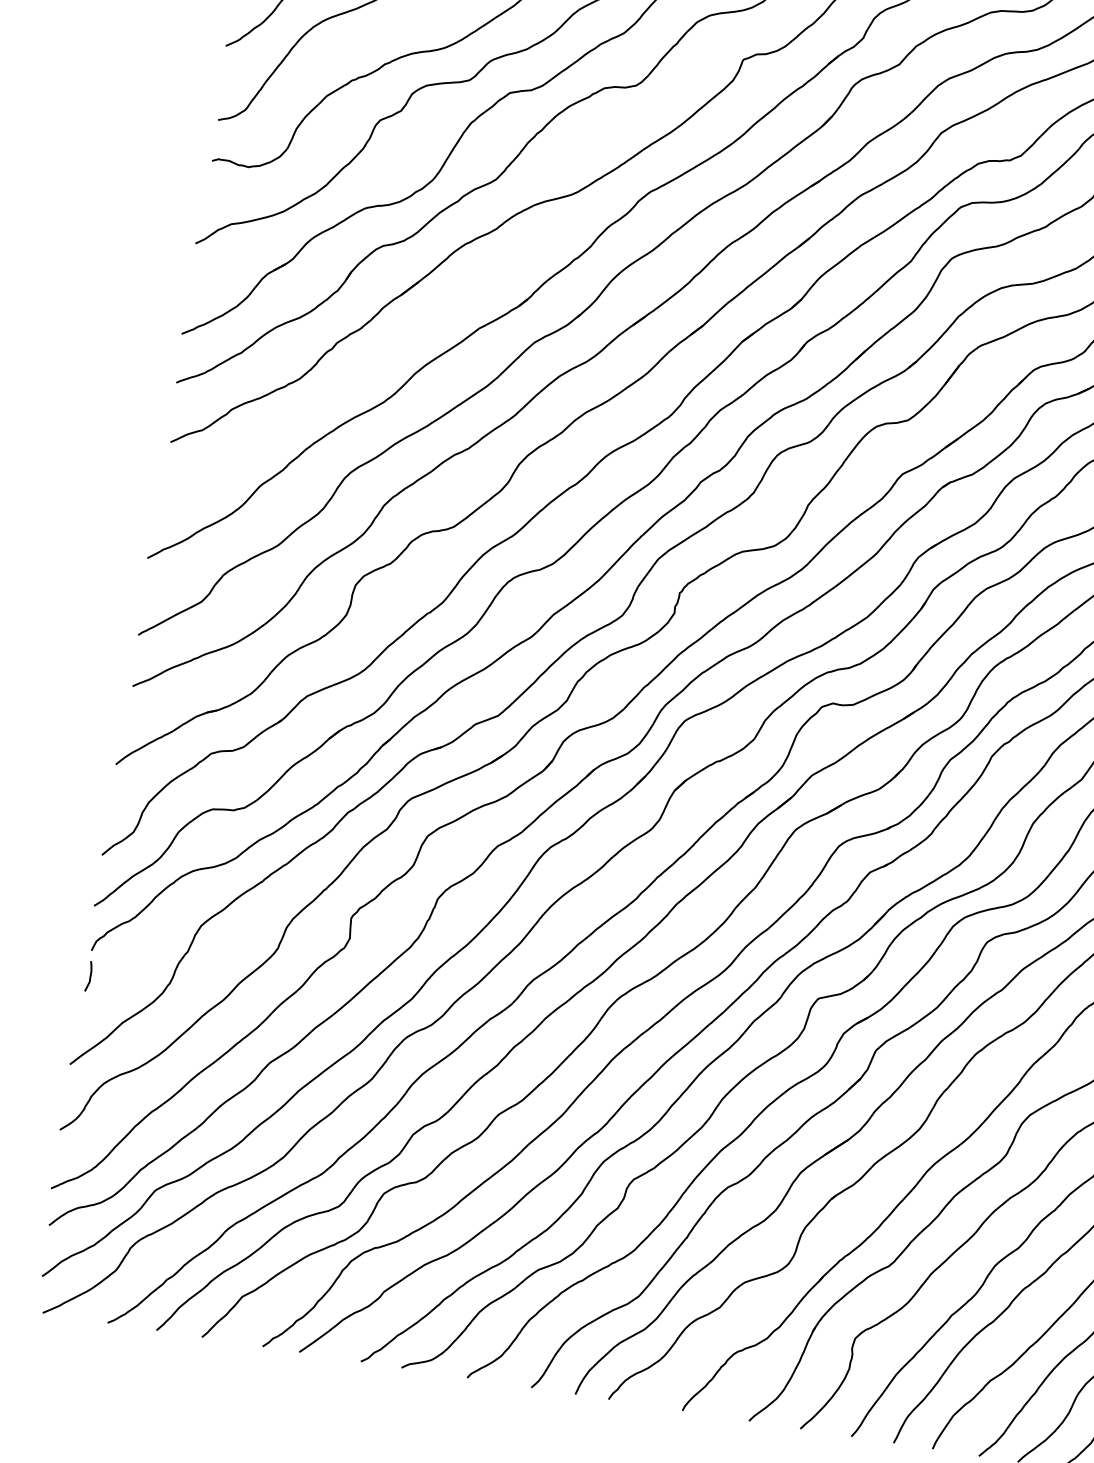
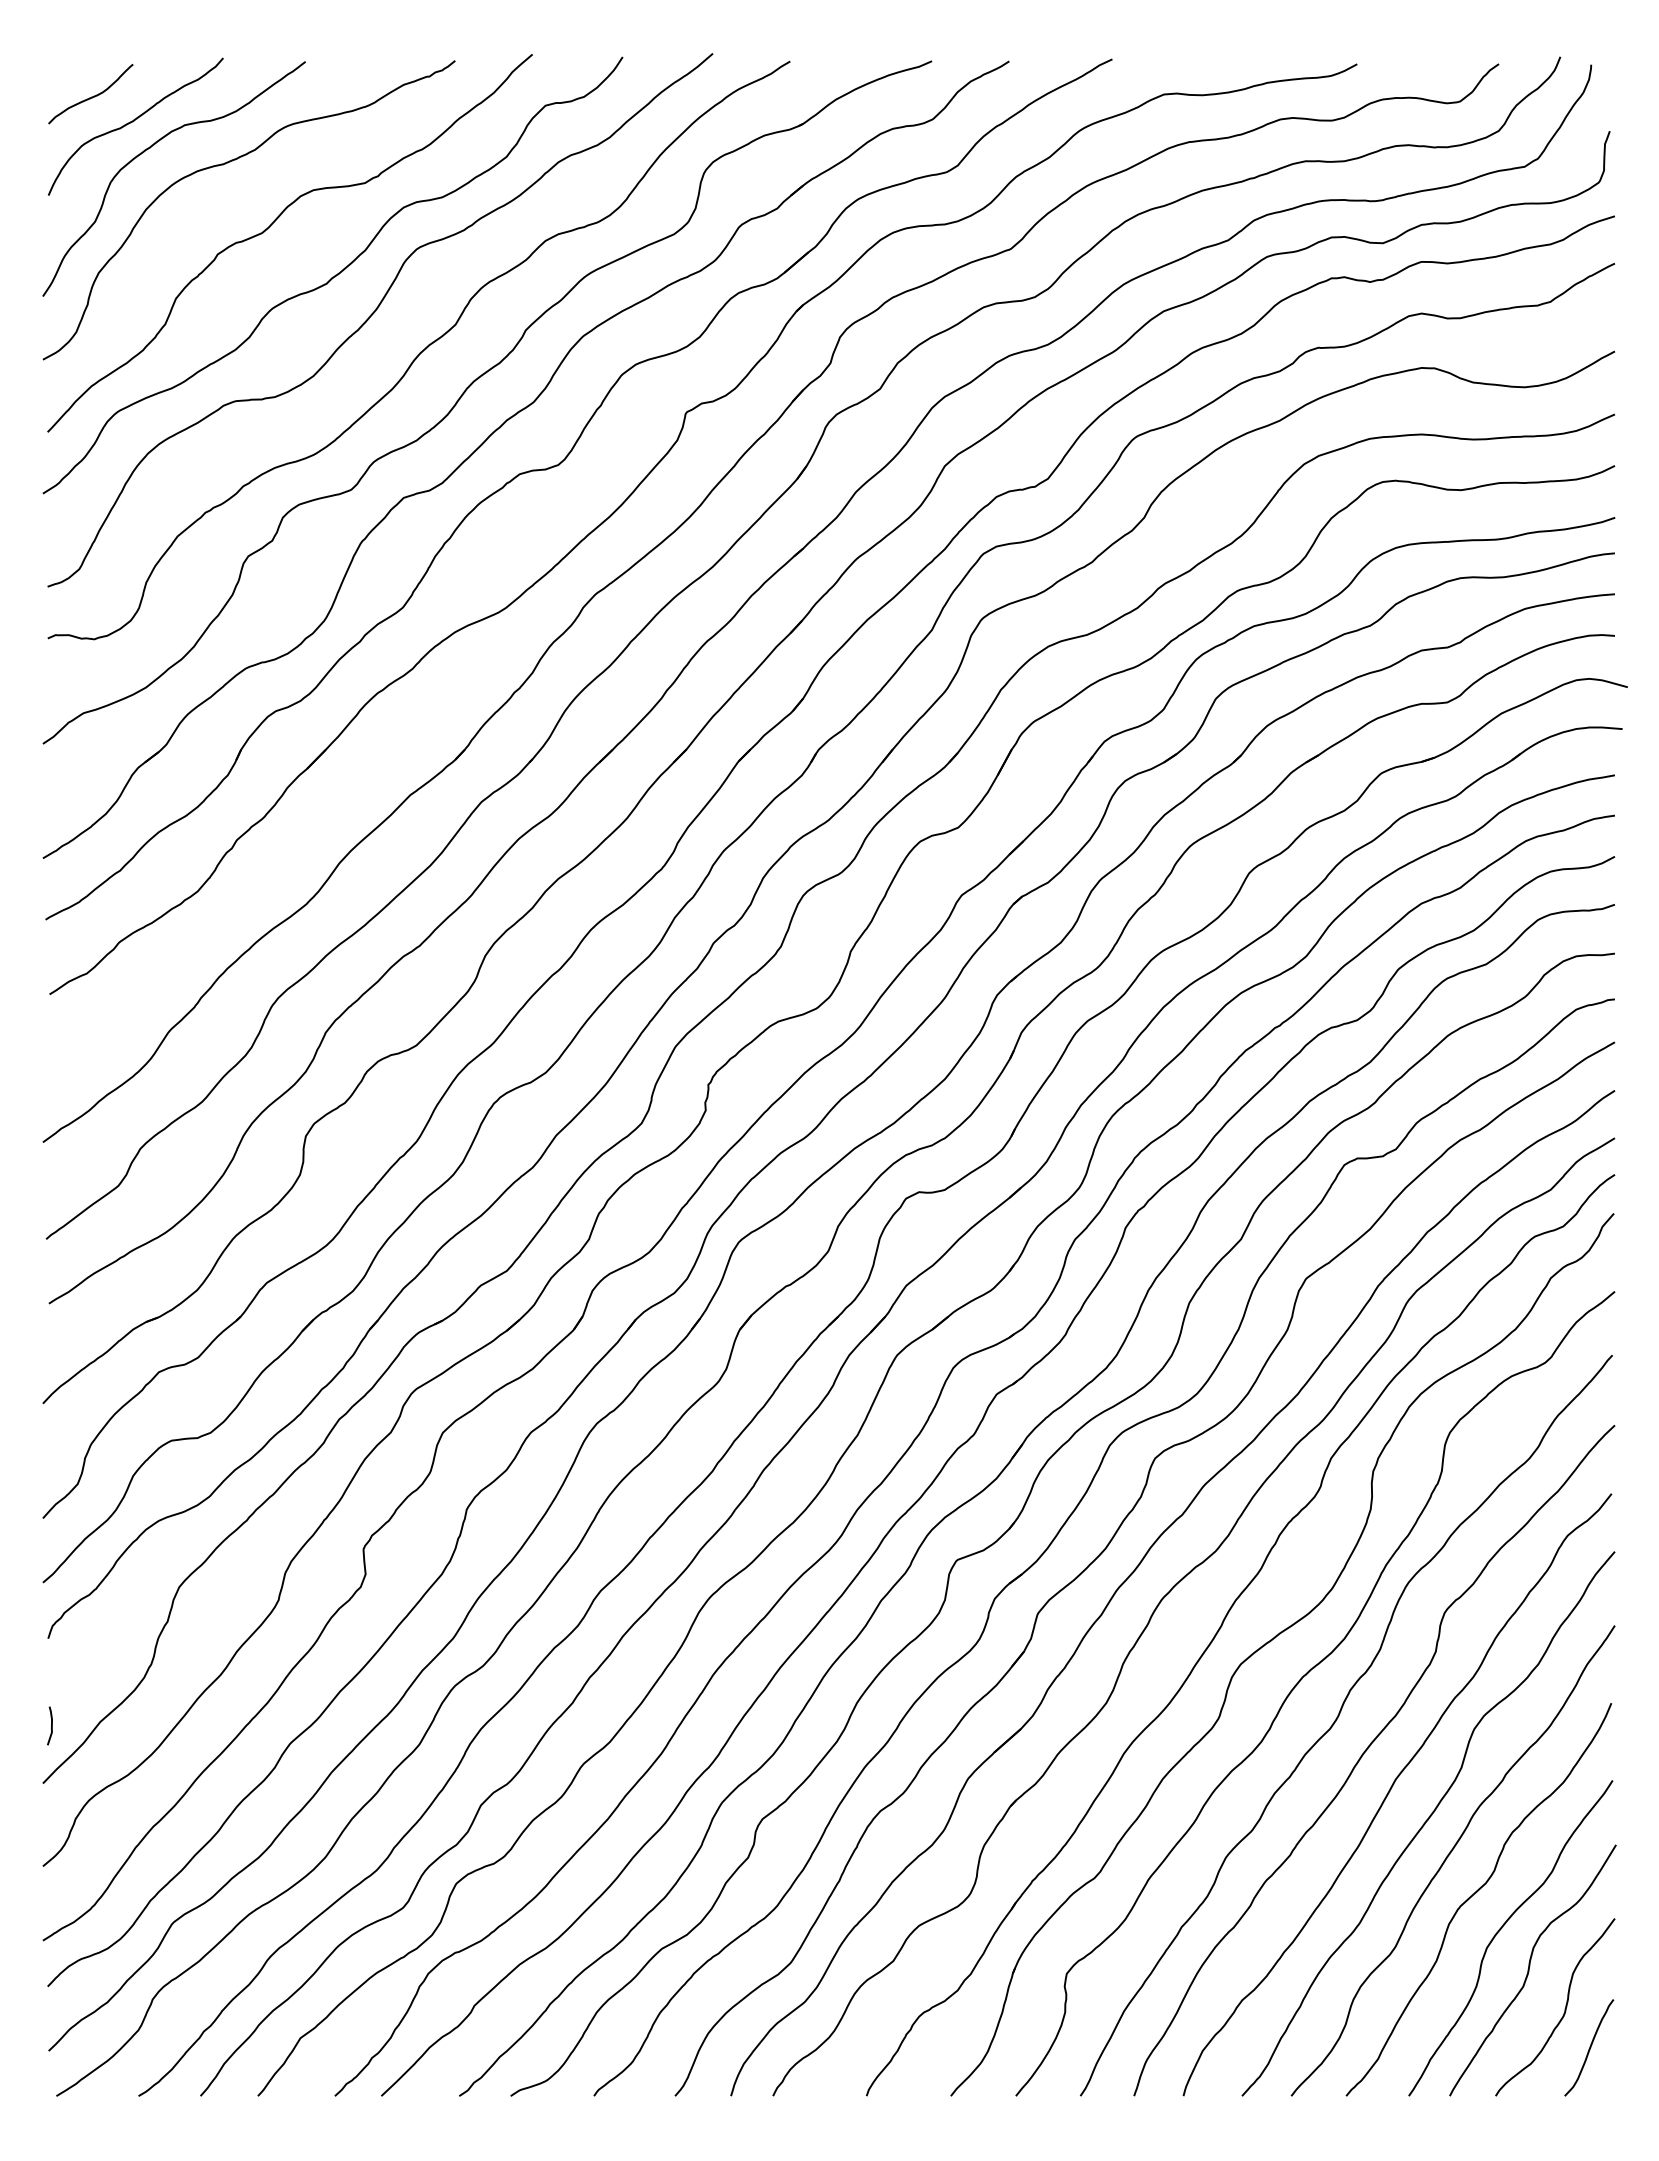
curve: (90, 976) -> (51, 1725), moved

